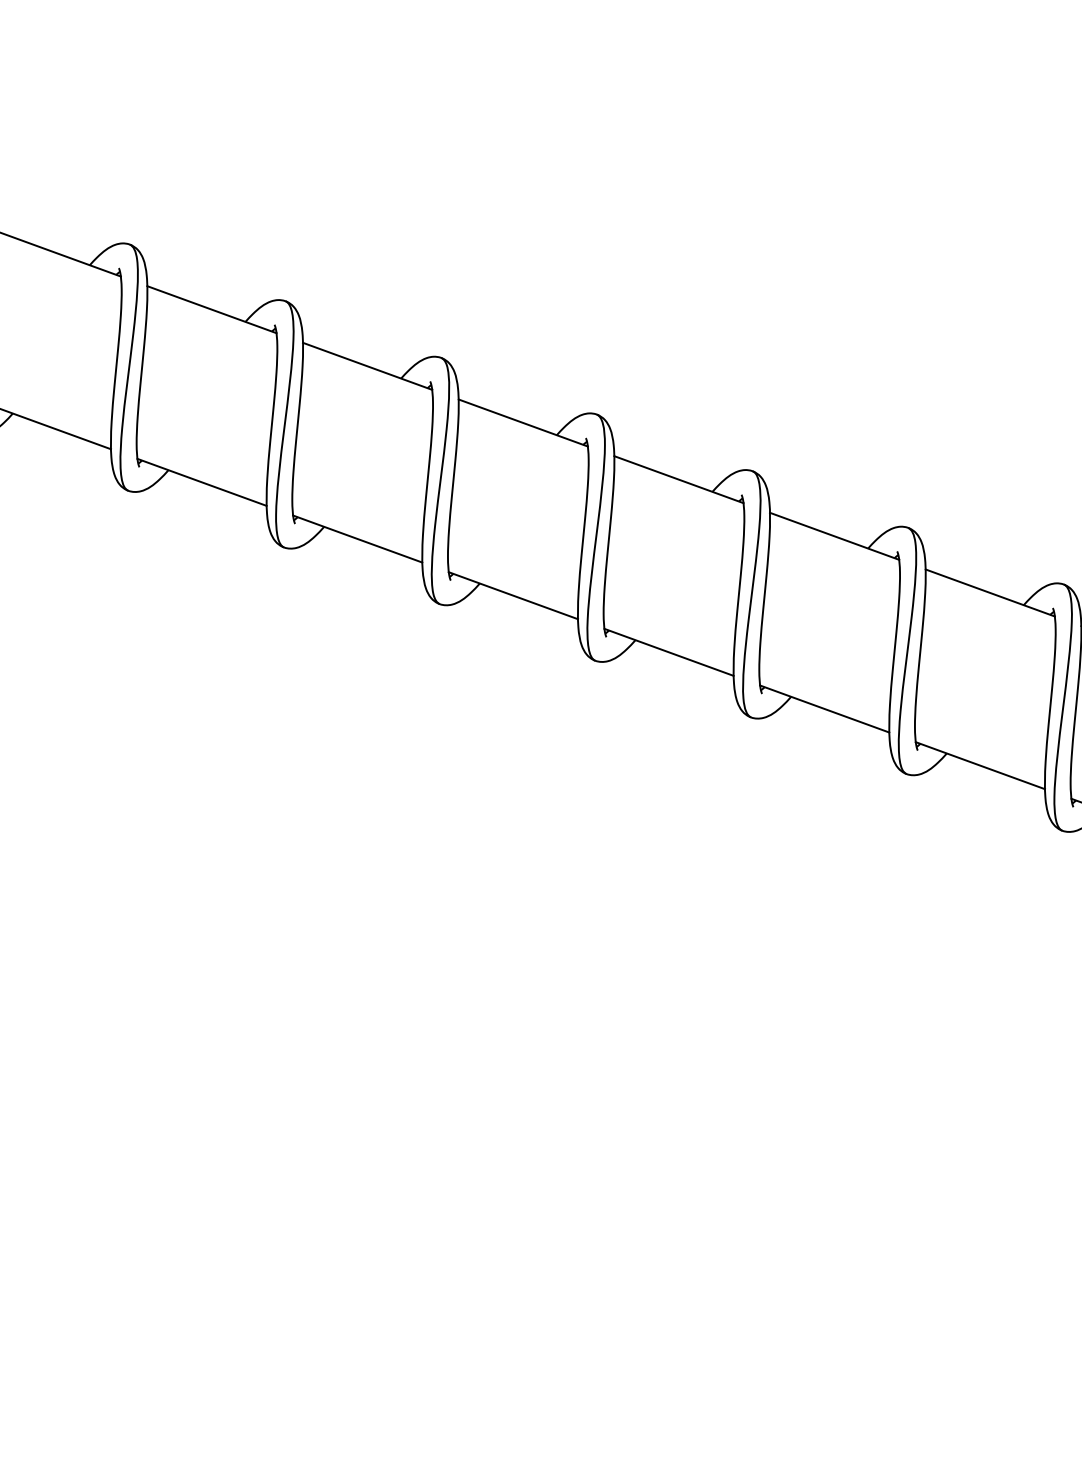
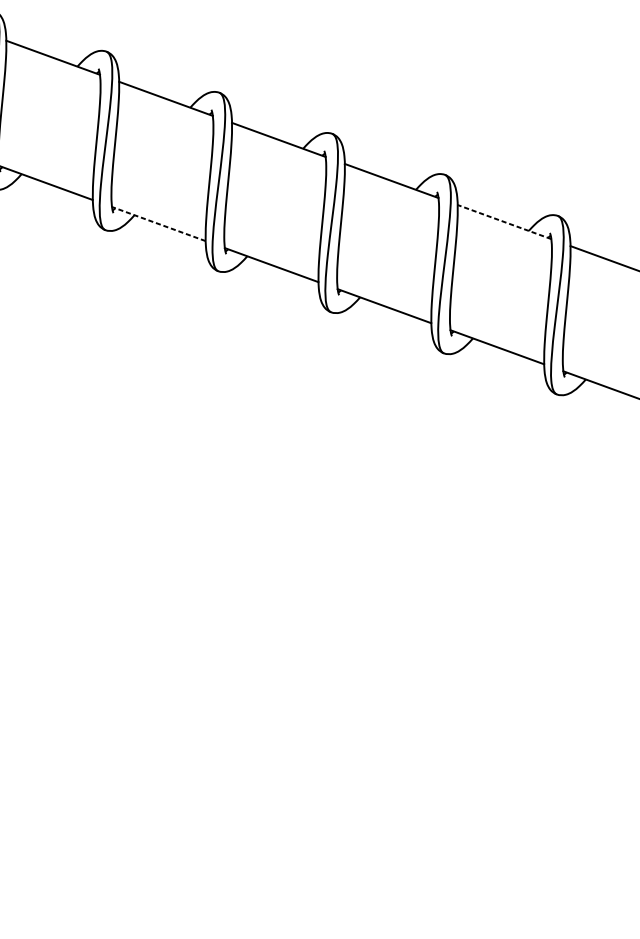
line: (678, 479) -> (504, 221), solid -> dashed
line: (202, 482) -> (159, 224), solid -> dashed

